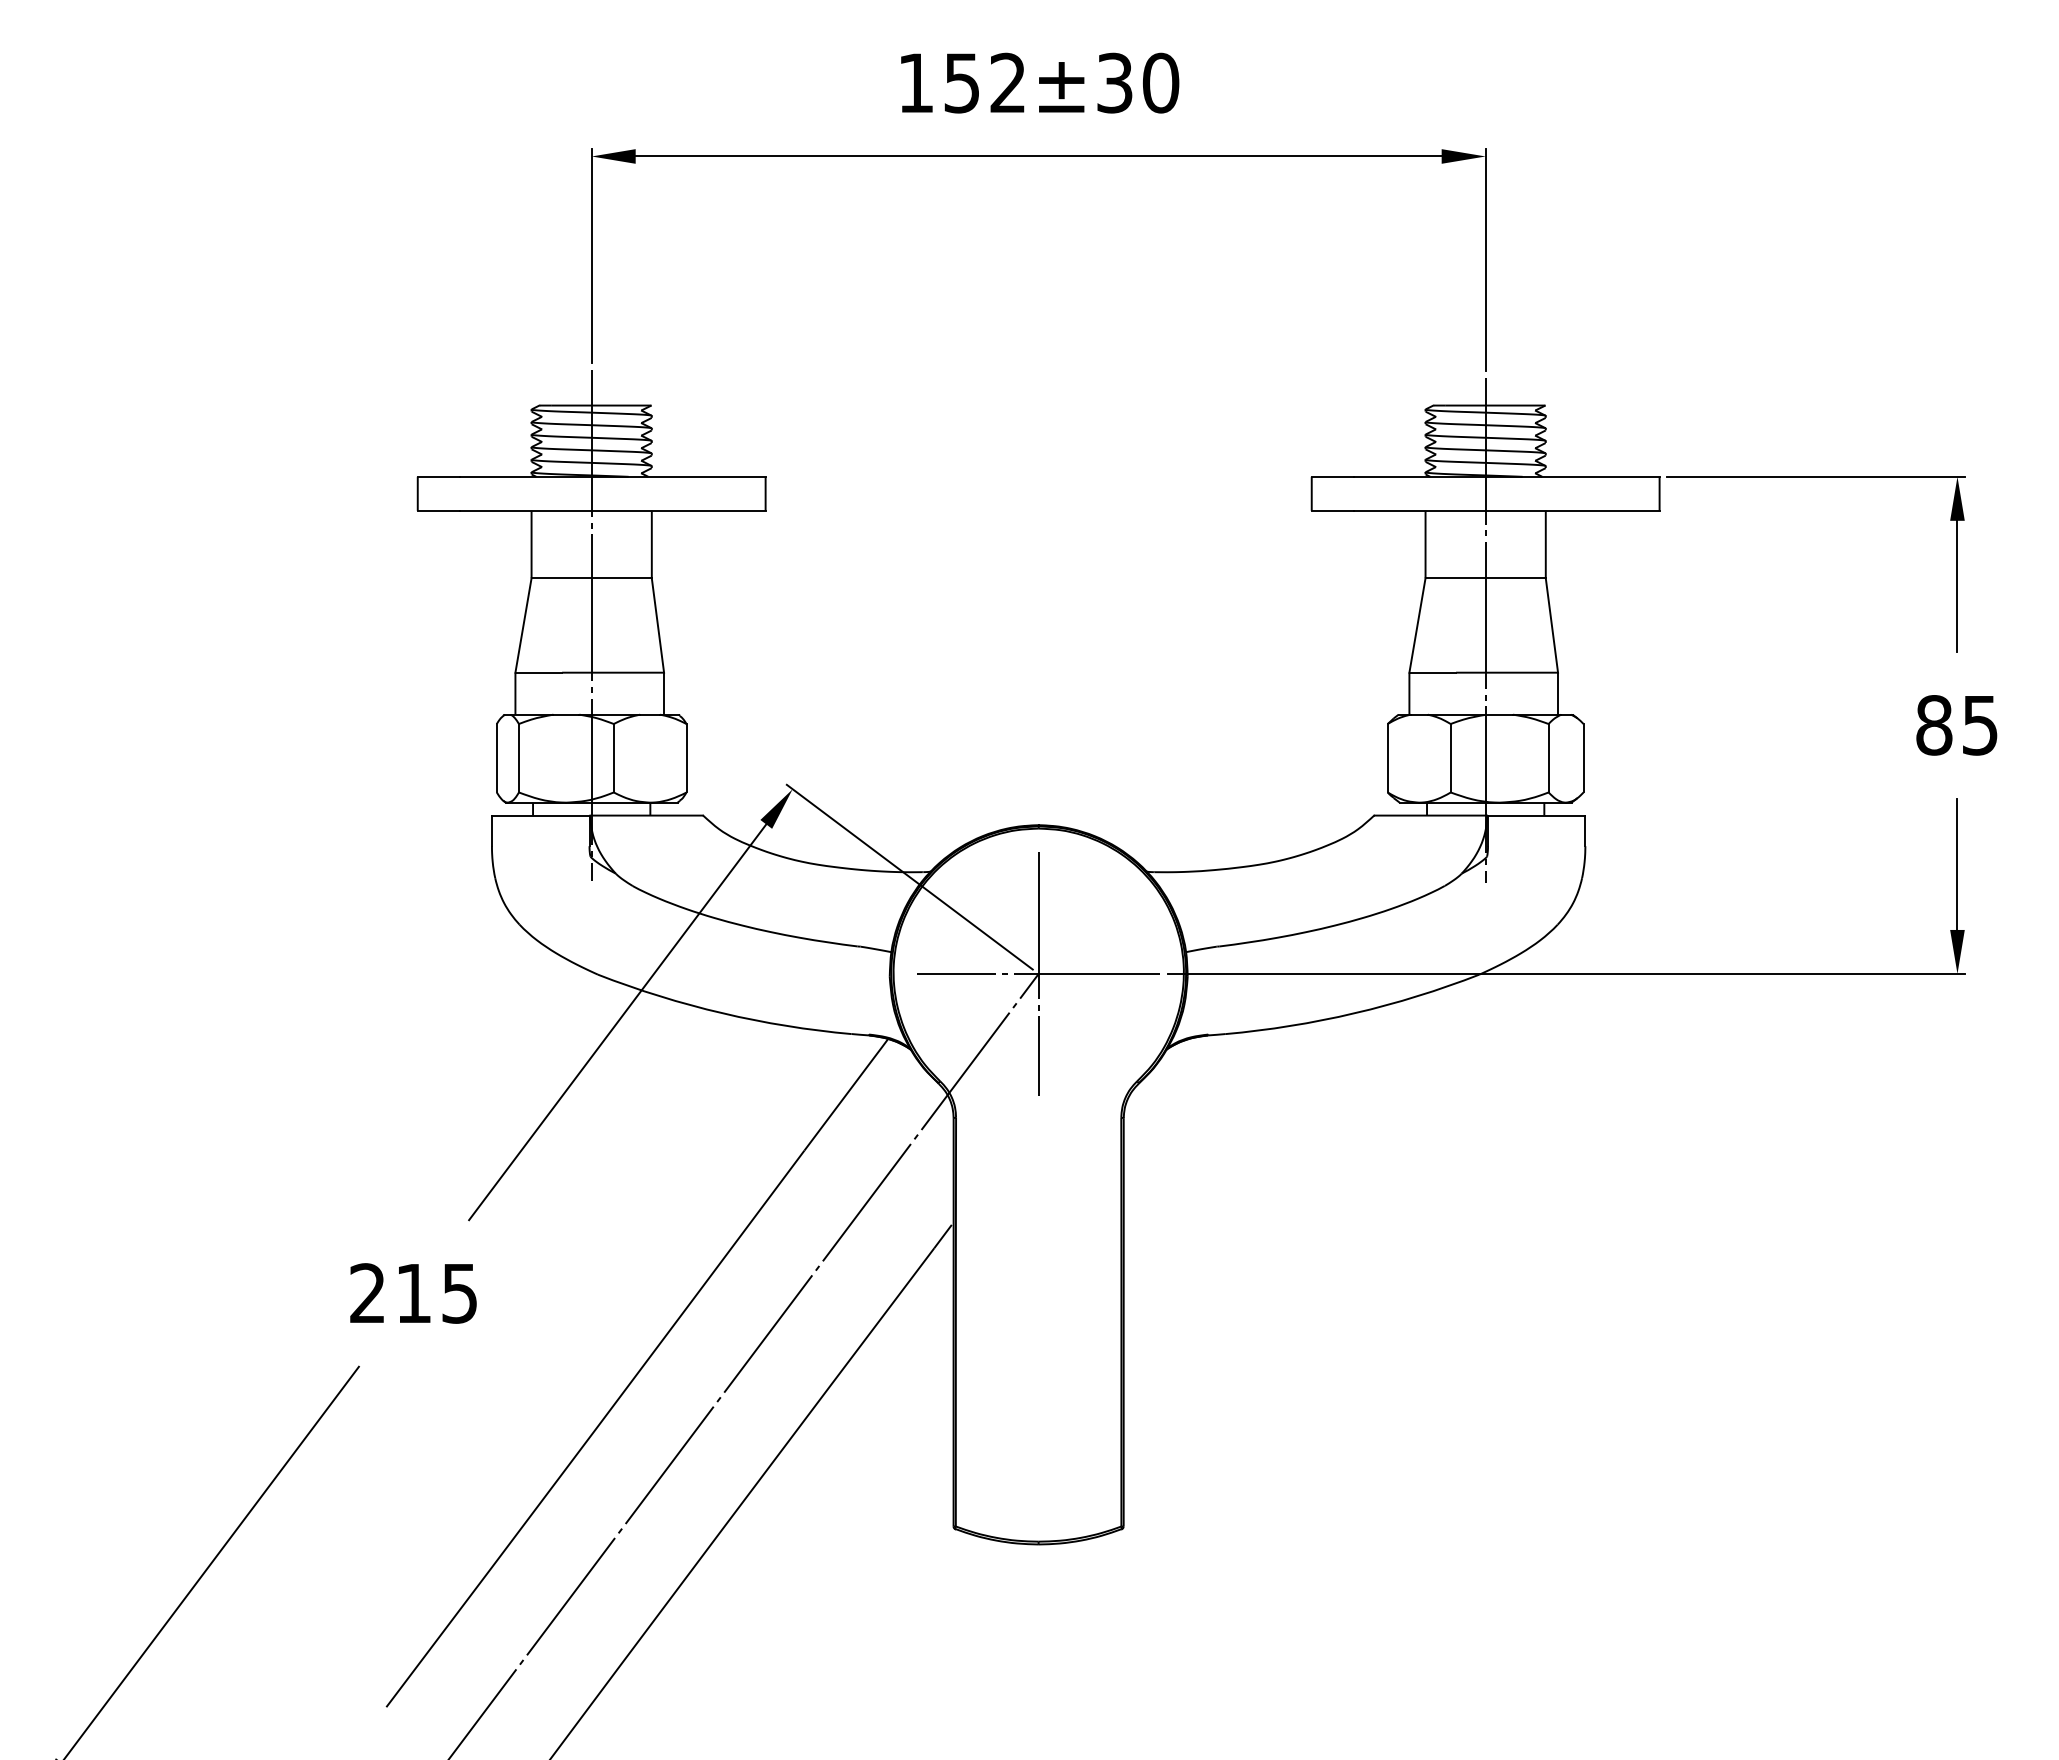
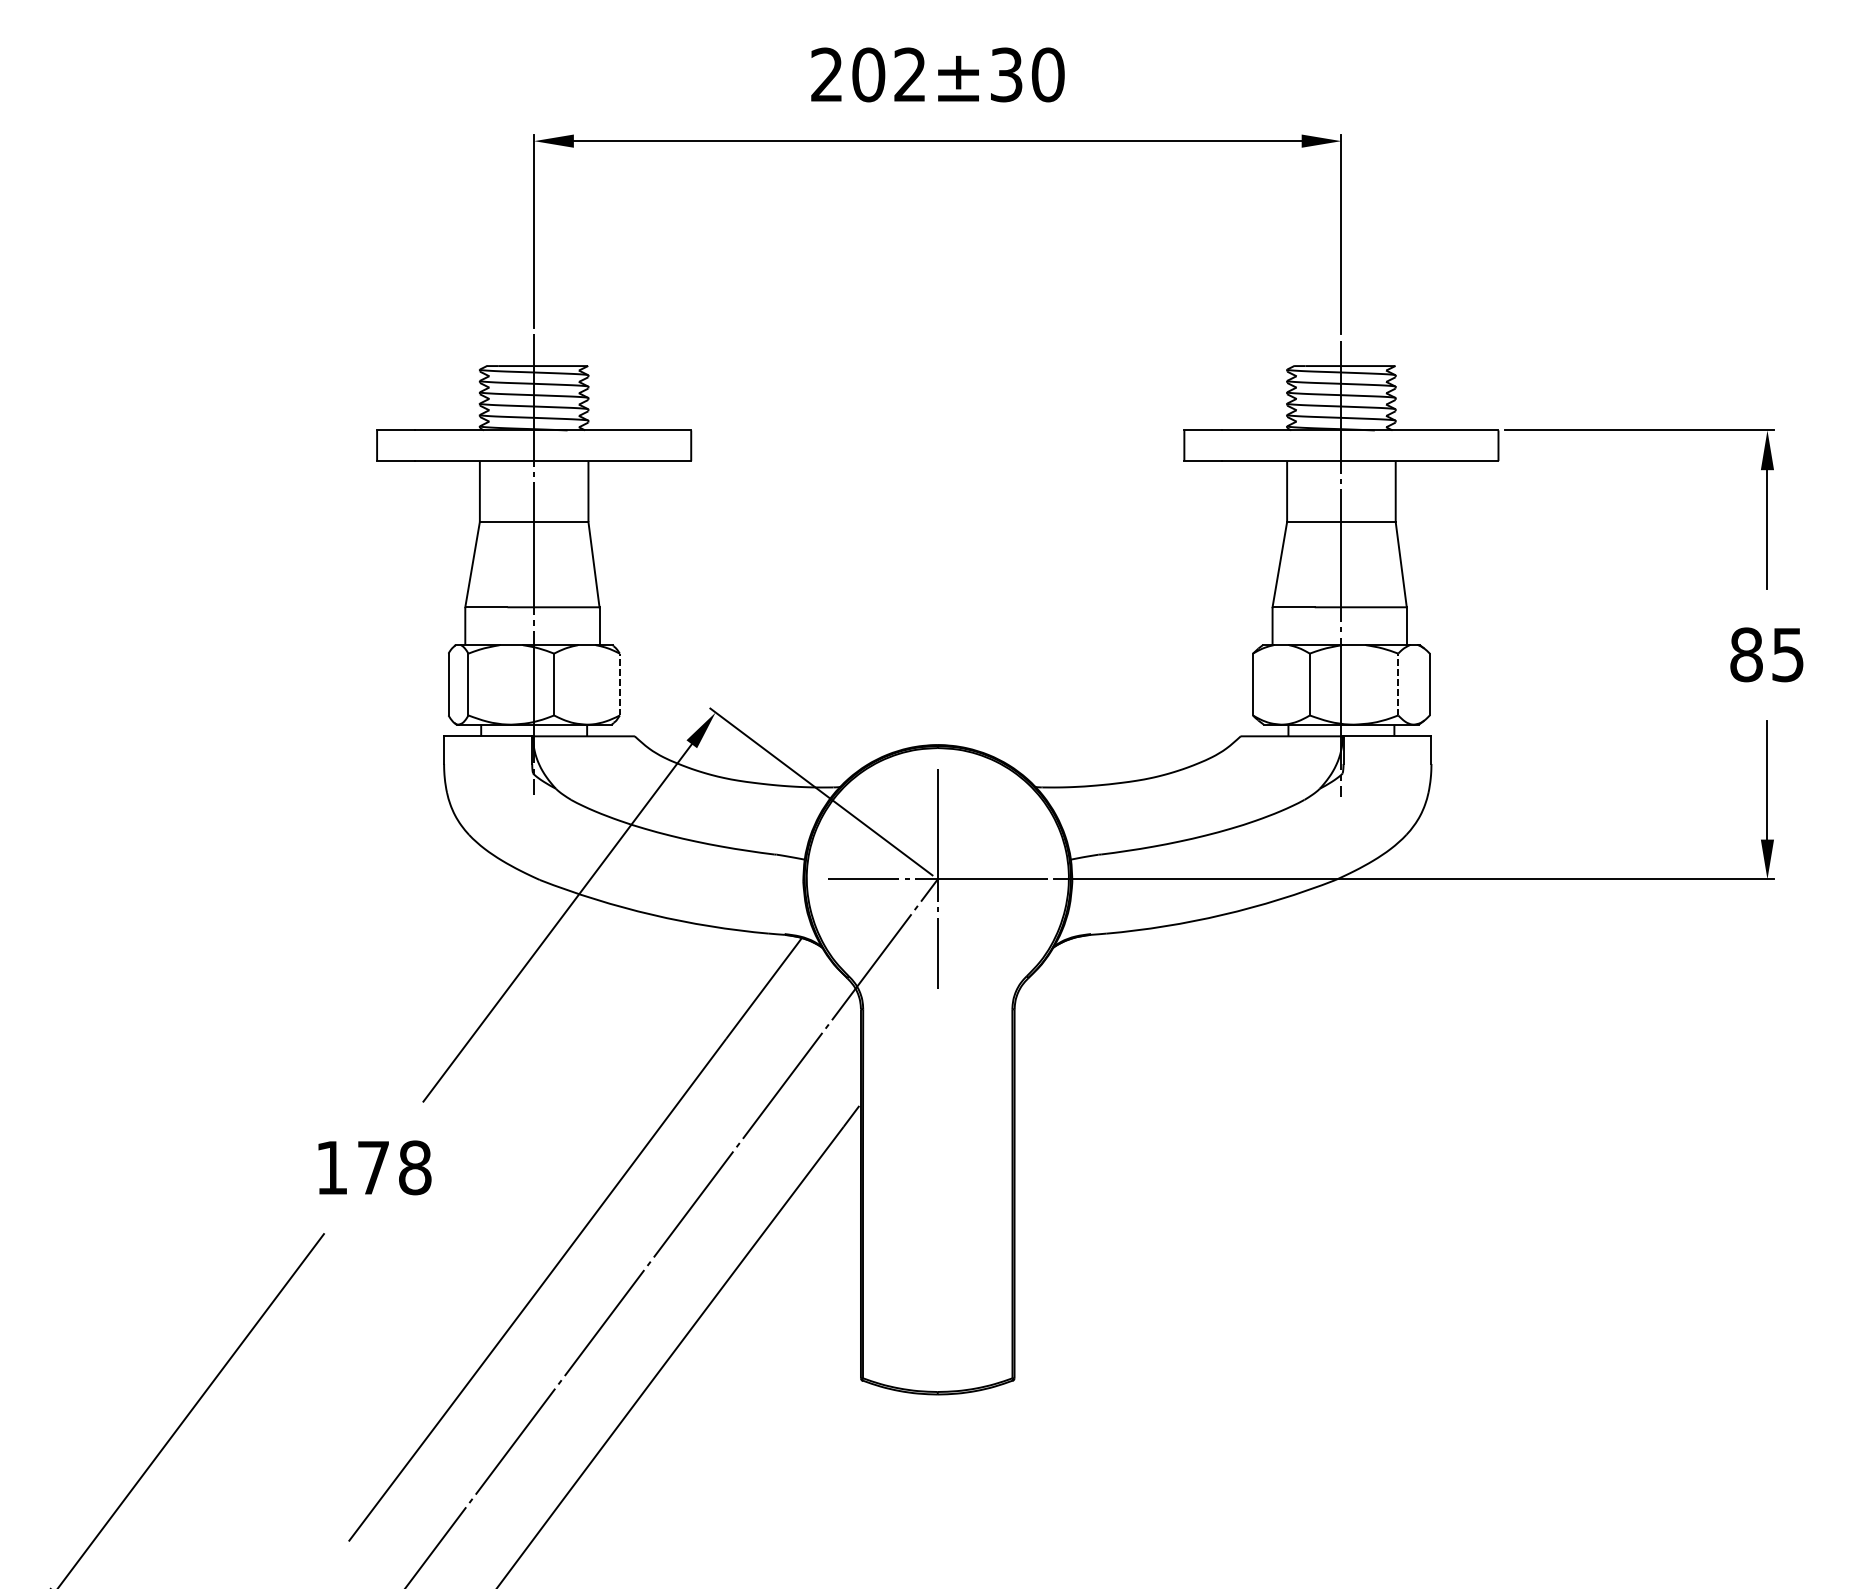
text: (939, 82) -> (848, 74), 152±30 -> 202±30
line: (686, 757) -> (619, 683), solid -> dashed
line: (1548, 757) -> (1398, 683), solid -> dashed
text: (414, 1293) -> (374, 1167), 215 -> 178

